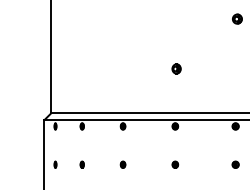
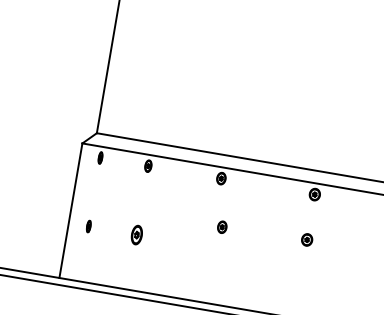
part: (176, 68) -> (334, 91), removed
part: (81, 164) -> (135, 233), size x1.6
part: (122, 164) -> (221, 226), moved
part: (175, 164) -> (307, 239), moved

